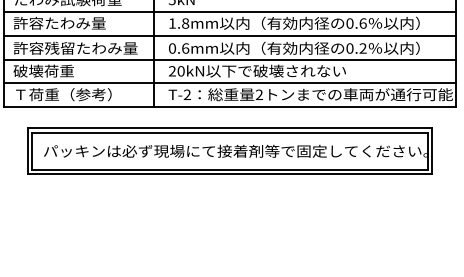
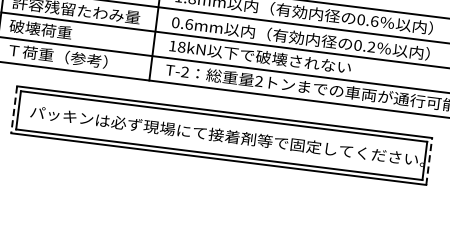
text: (176, 71) -> (177, 46), 20kN -> 18kN
line: (27, 151) -> (13, 109), solid -> dashed
line: (432, 151) -> (429, 161), solid -> dashed

